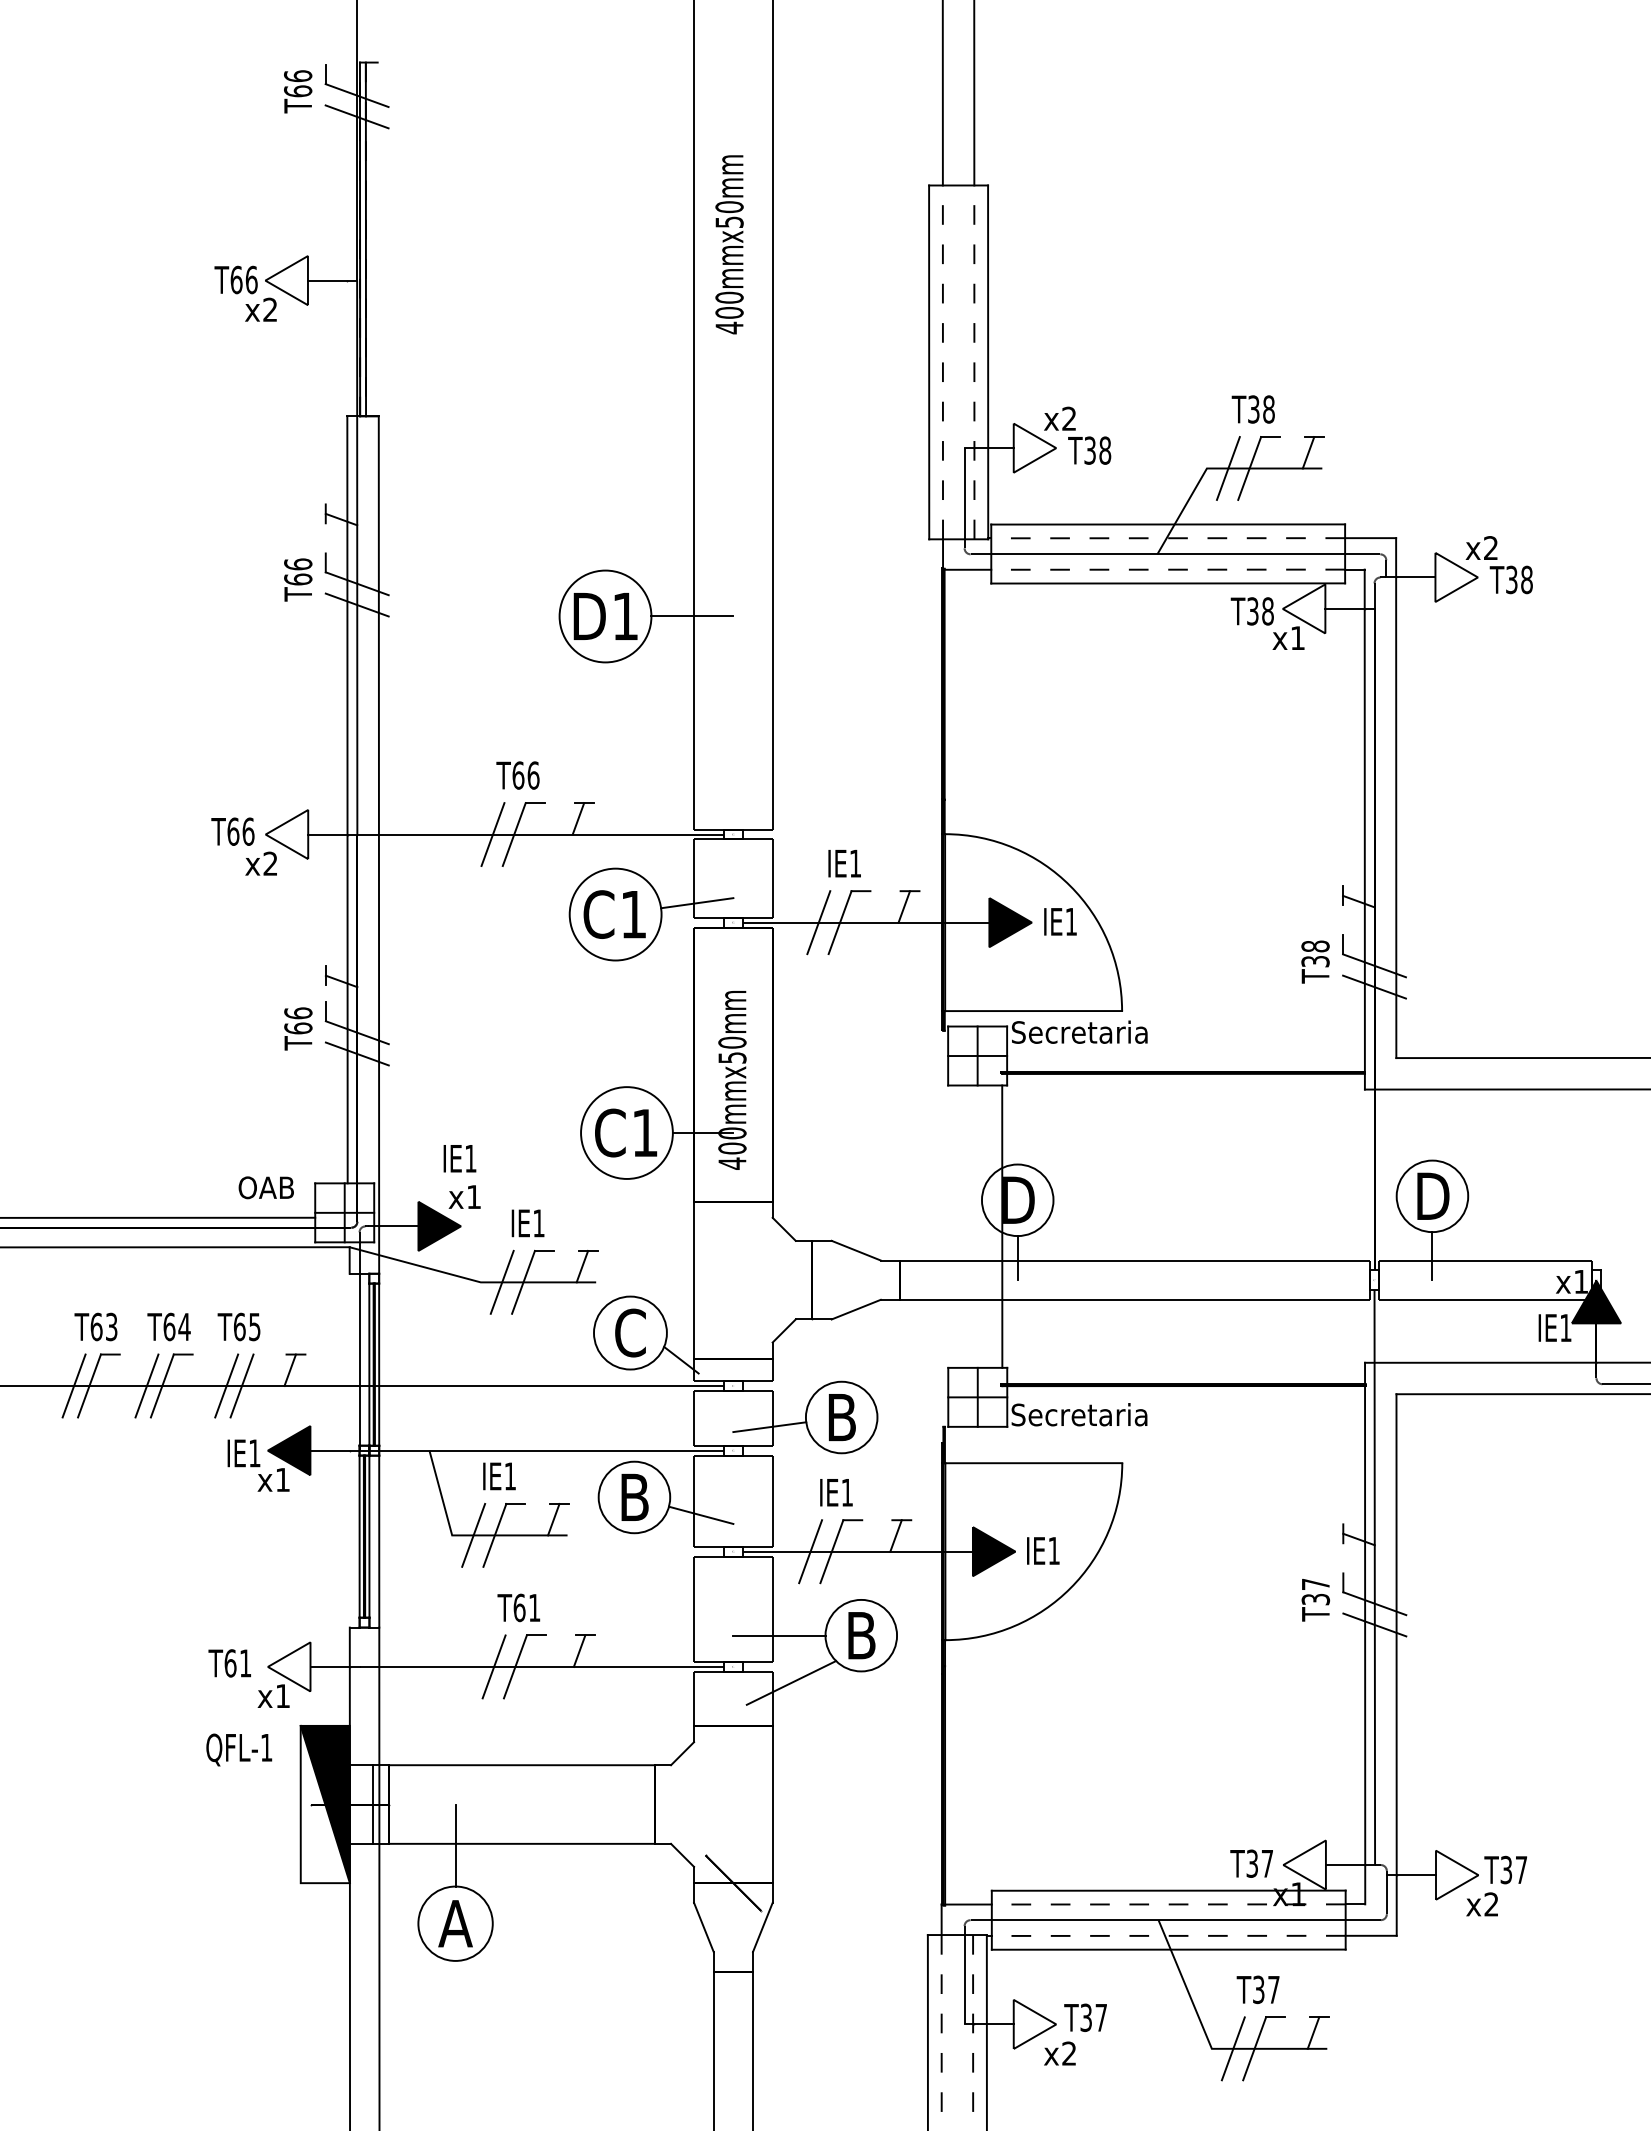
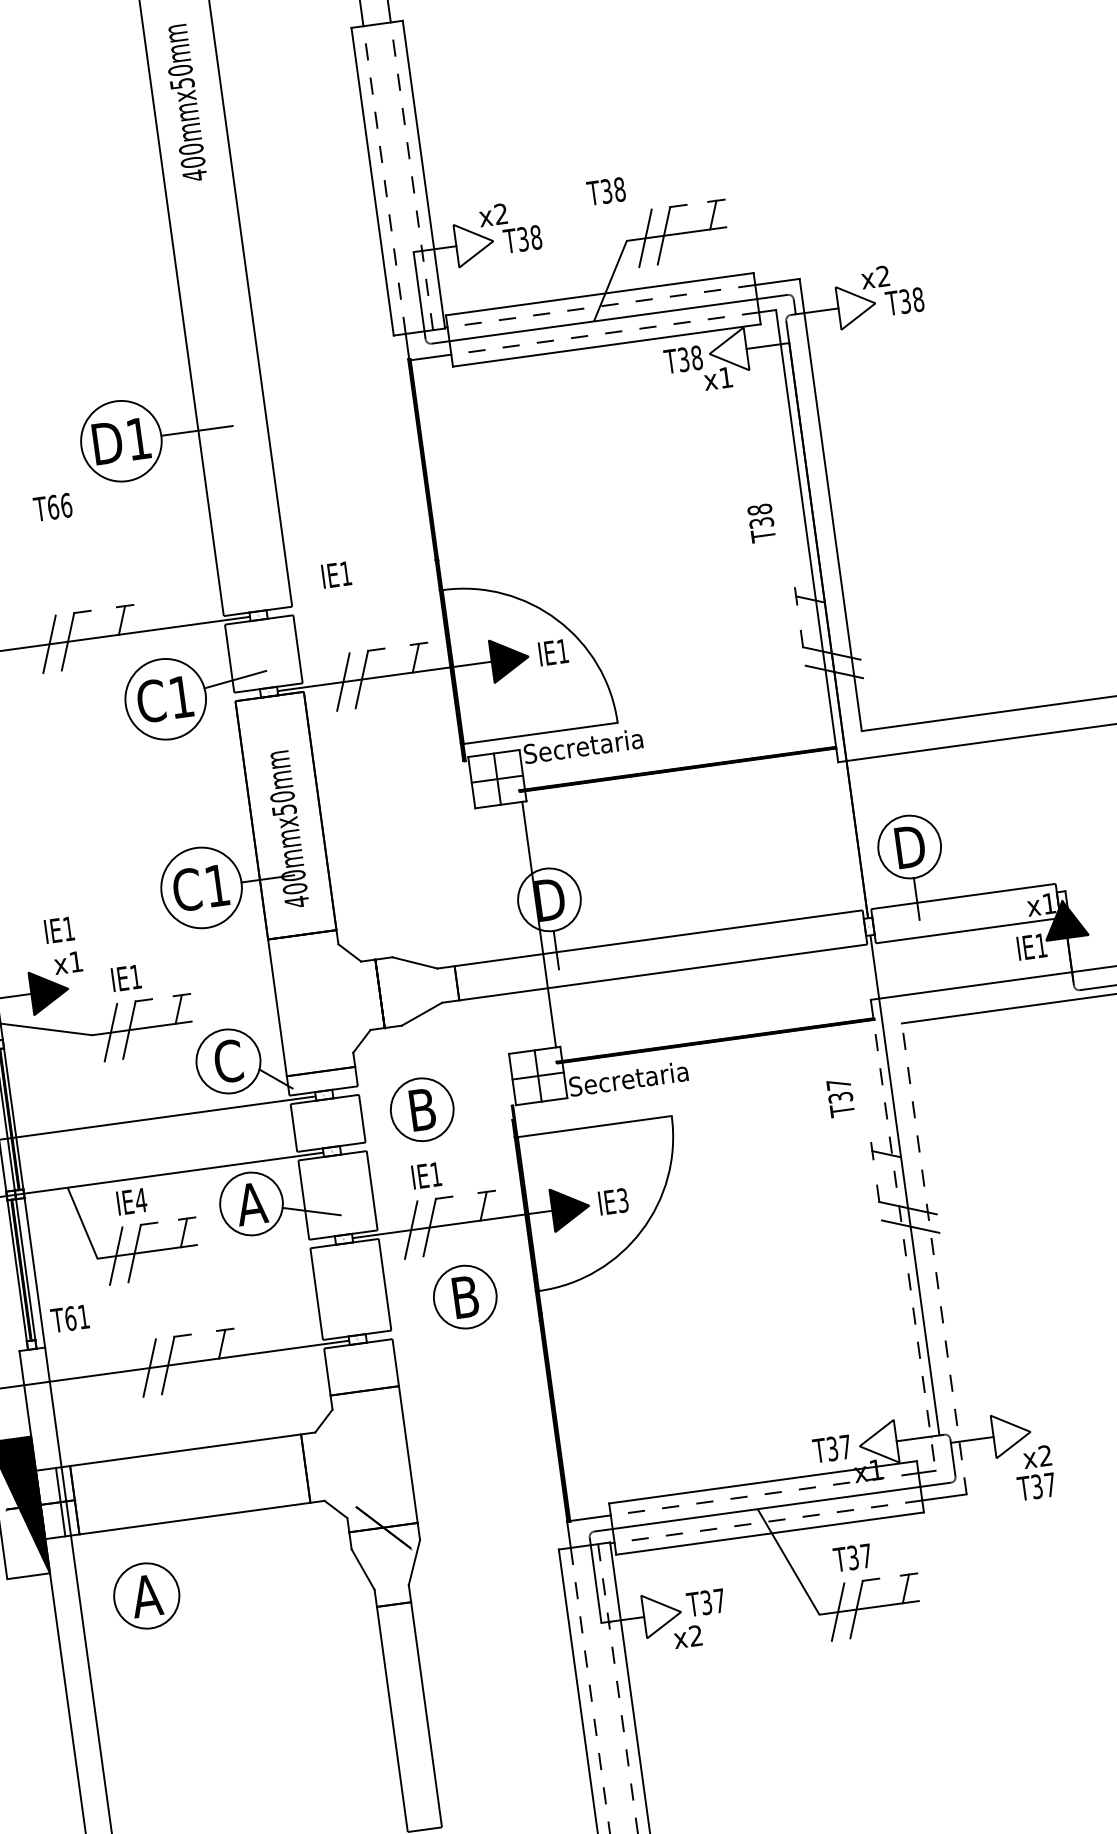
text: (1252, 409) -> (605, 191), moved
text: (517, 775) -> (52, 507), moved
text: (844, 863) -> (336, 574), moved
text: (1315, 961) -> (761, 522), moved
line: (769, 1427) -> (360, 1127), removed
text: (510, 1476) -> (141, 1200), IE1 -> IE4
text: (634, 1496) -> (251, 1203), B -> A
text: (1053, 1550) -> (622, 1200), IE1 -> IE3
text: (1315, 1600) -> (840, 1098), moved
text: (518, 1607) -> (69, 1318), moved
line: (1365, 1633) -> (903, 1235), solid -> dashed
line: (779, 1635) -> (394, 1306), removed
line: (1396, 1665) -> (934, 1259), solid -> dashed
line: (791, 1682) -> (410, 1346), removed
line: (455, 1845) -> (137, 1527), removed
text: (1505, 1869) -> (1036, 1486), moved

